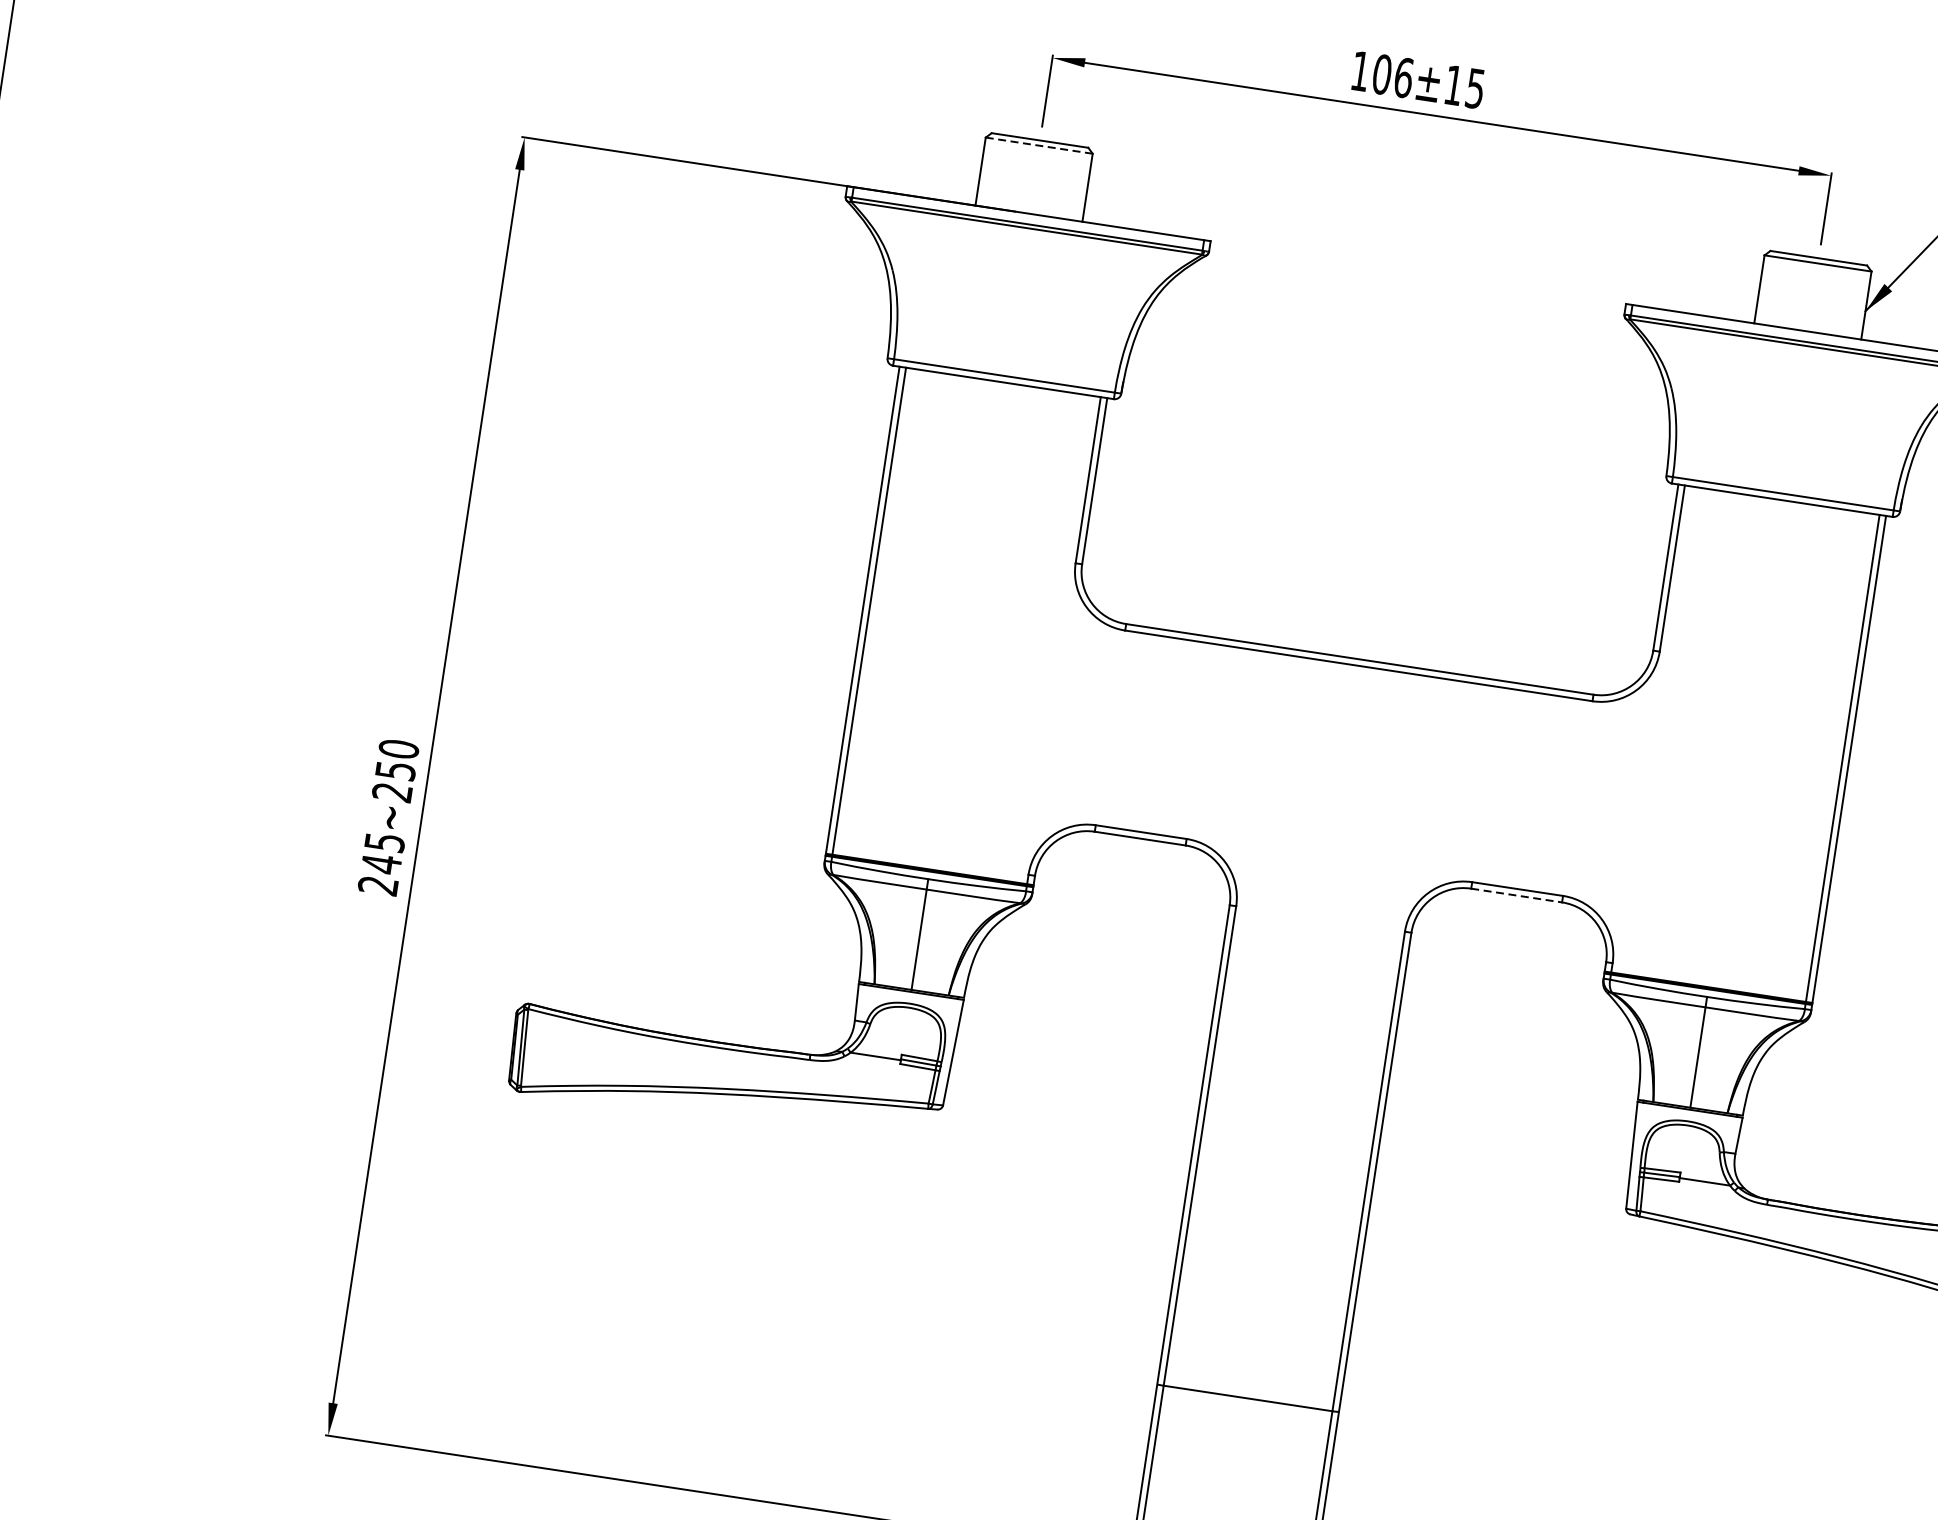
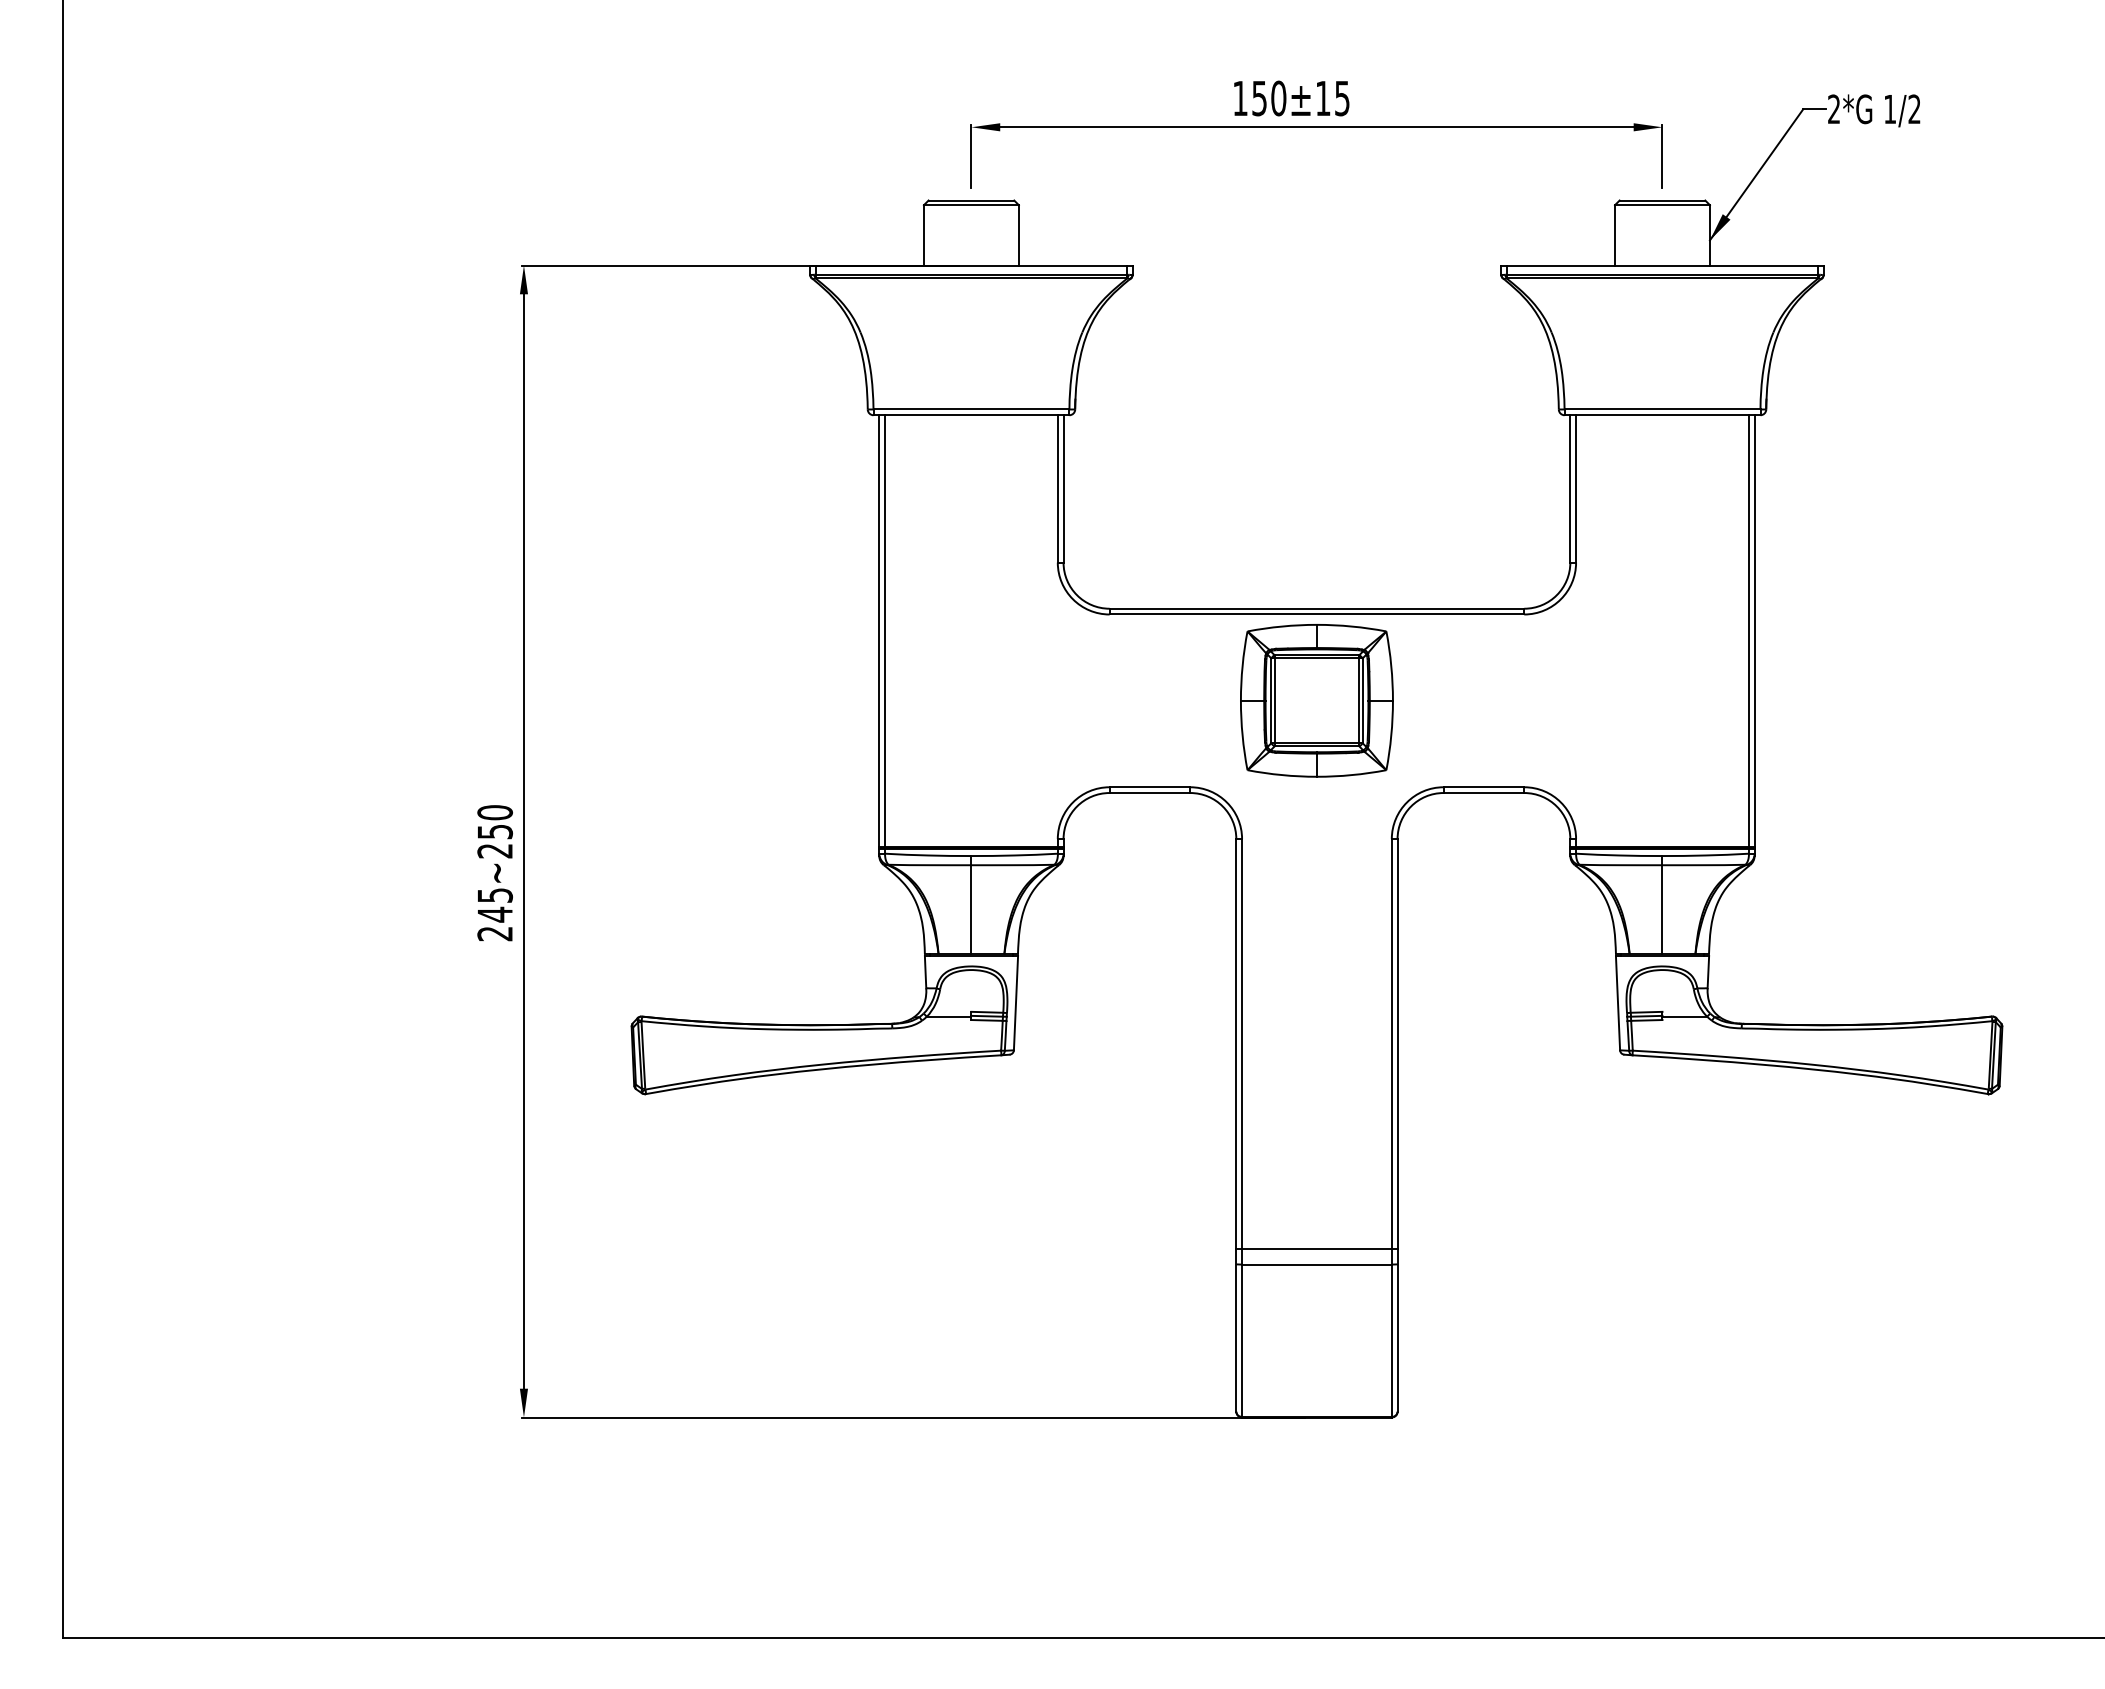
text: (1393, 76) -> (1269, 98), 106±15 -> 150±15
line: (1039, 146) -> (971, 205), dashed -> solid
part: (1343, 762) -> (1316, 700), added
line: (1517, 896) -> (1484, 793), dashed -> solid
line: (1250, 1381) -> (1316, 1249), added

